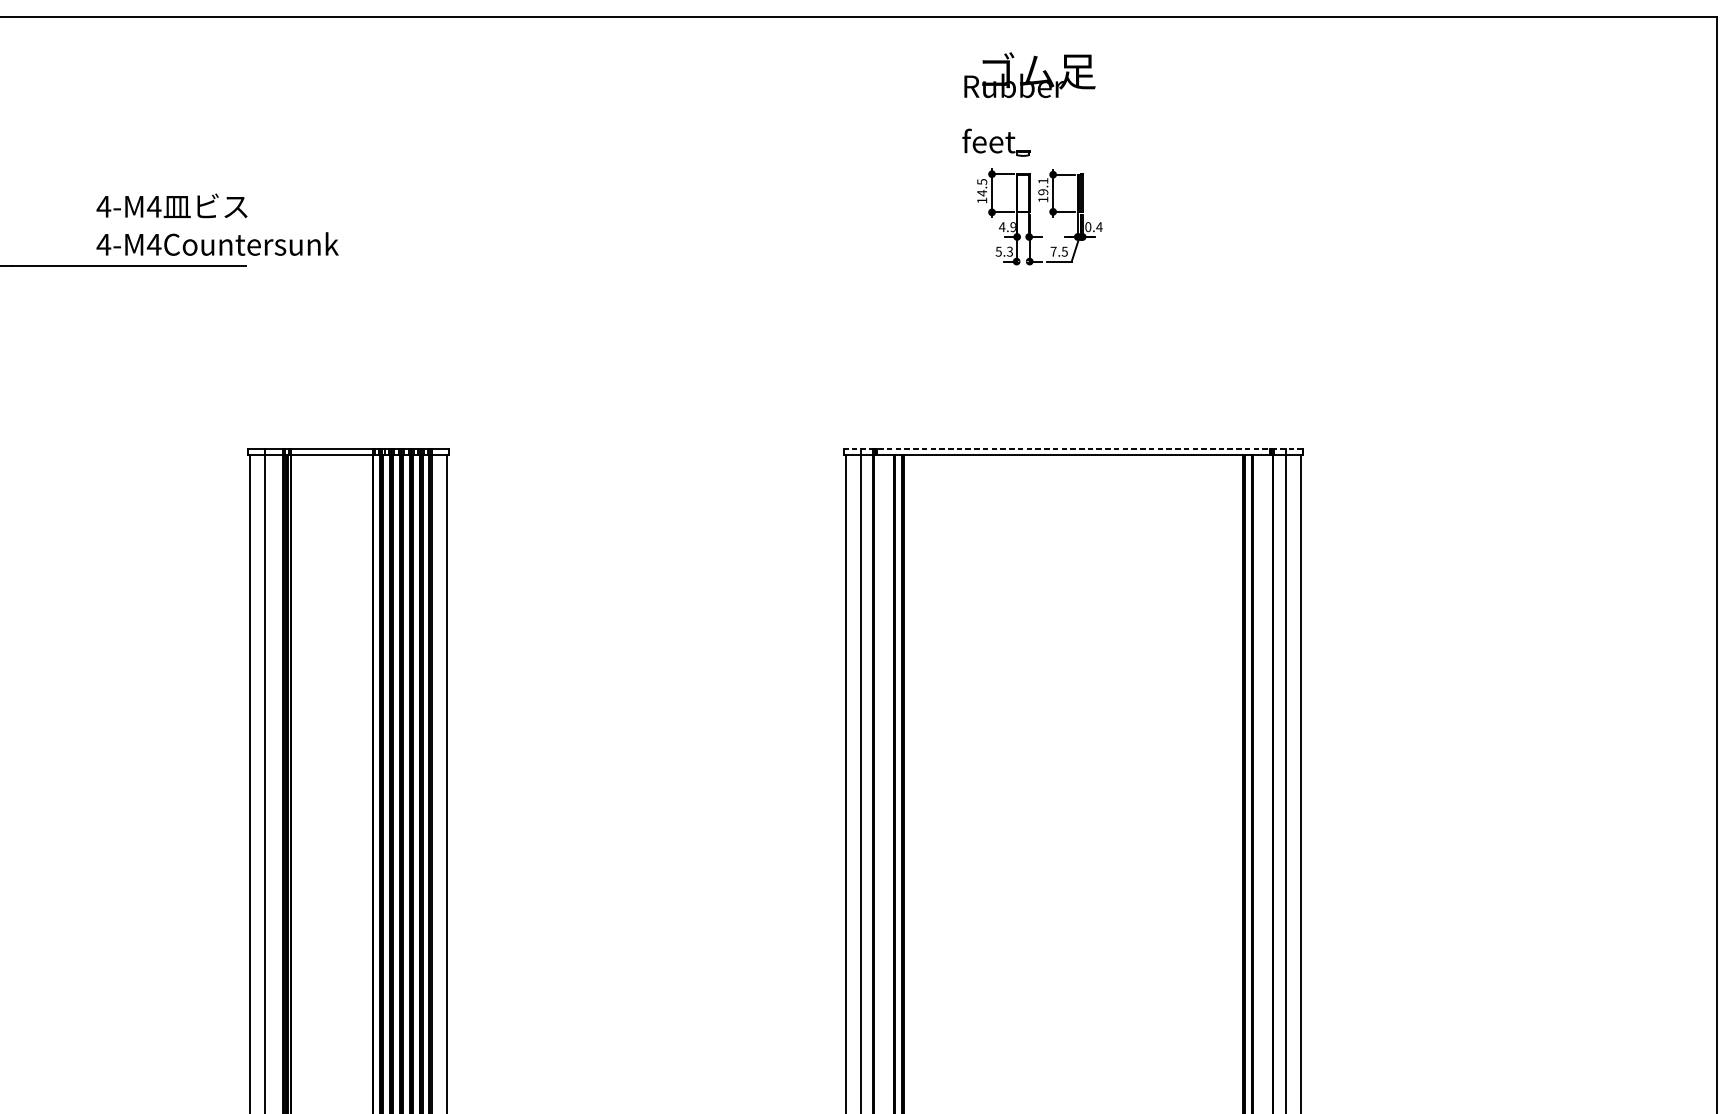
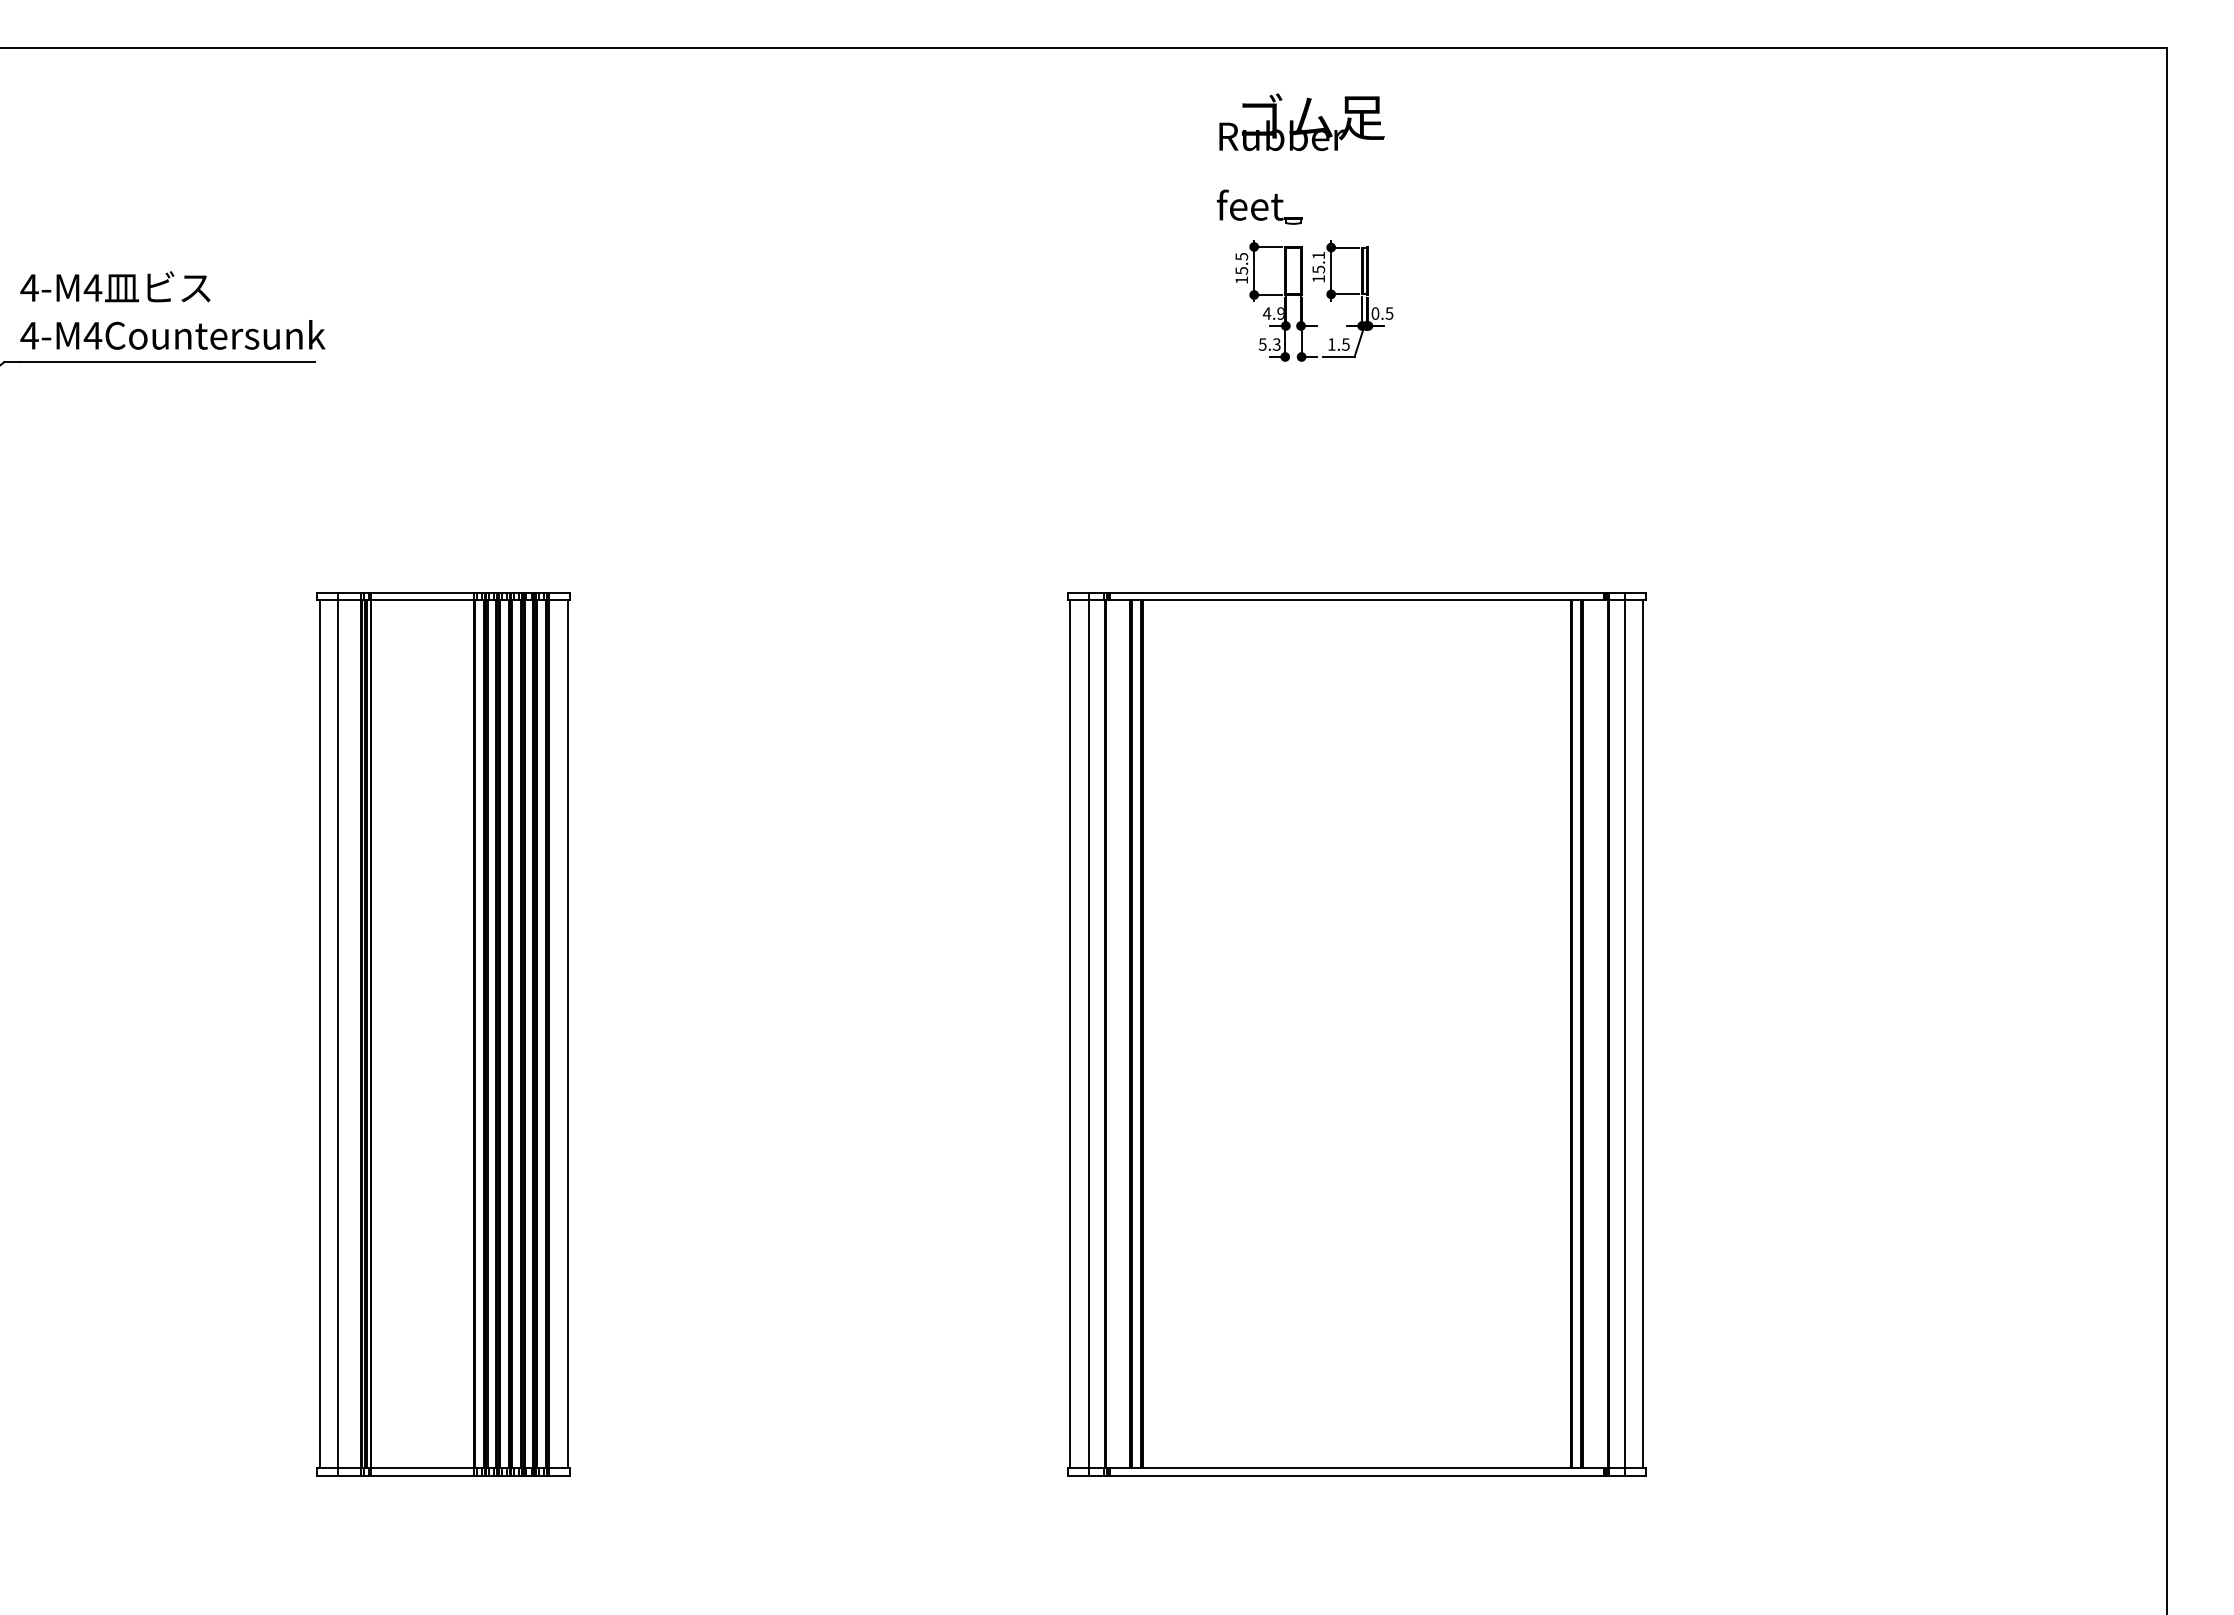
text: (981, 192) -> (1241, 270), 14.5 -> 15.5
text: (1043, 192) -> (1318, 269), 19.1 -> 15.1
text: (217, 224) -> (172, 310), moved
text: (1099, 227) -> (1389, 313), 0.4 -> 0.5
text: (1053, 251) -> (1331, 344), 7.5 -> 1.5
line: (1073, 448) -> (1356, 592), dashed -> solid

